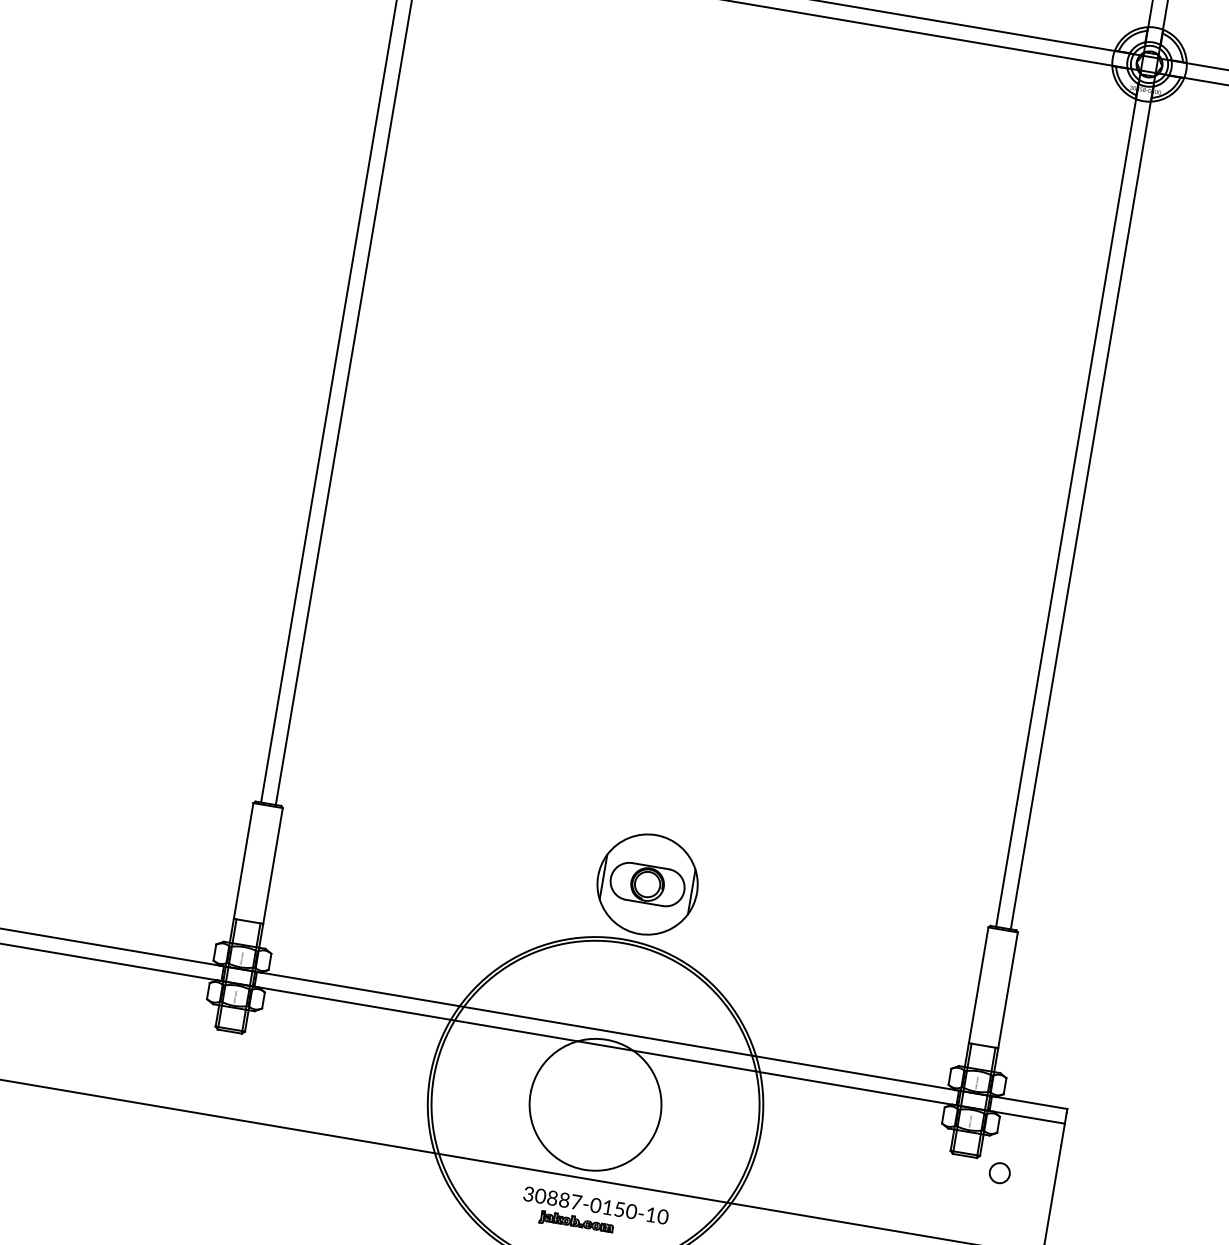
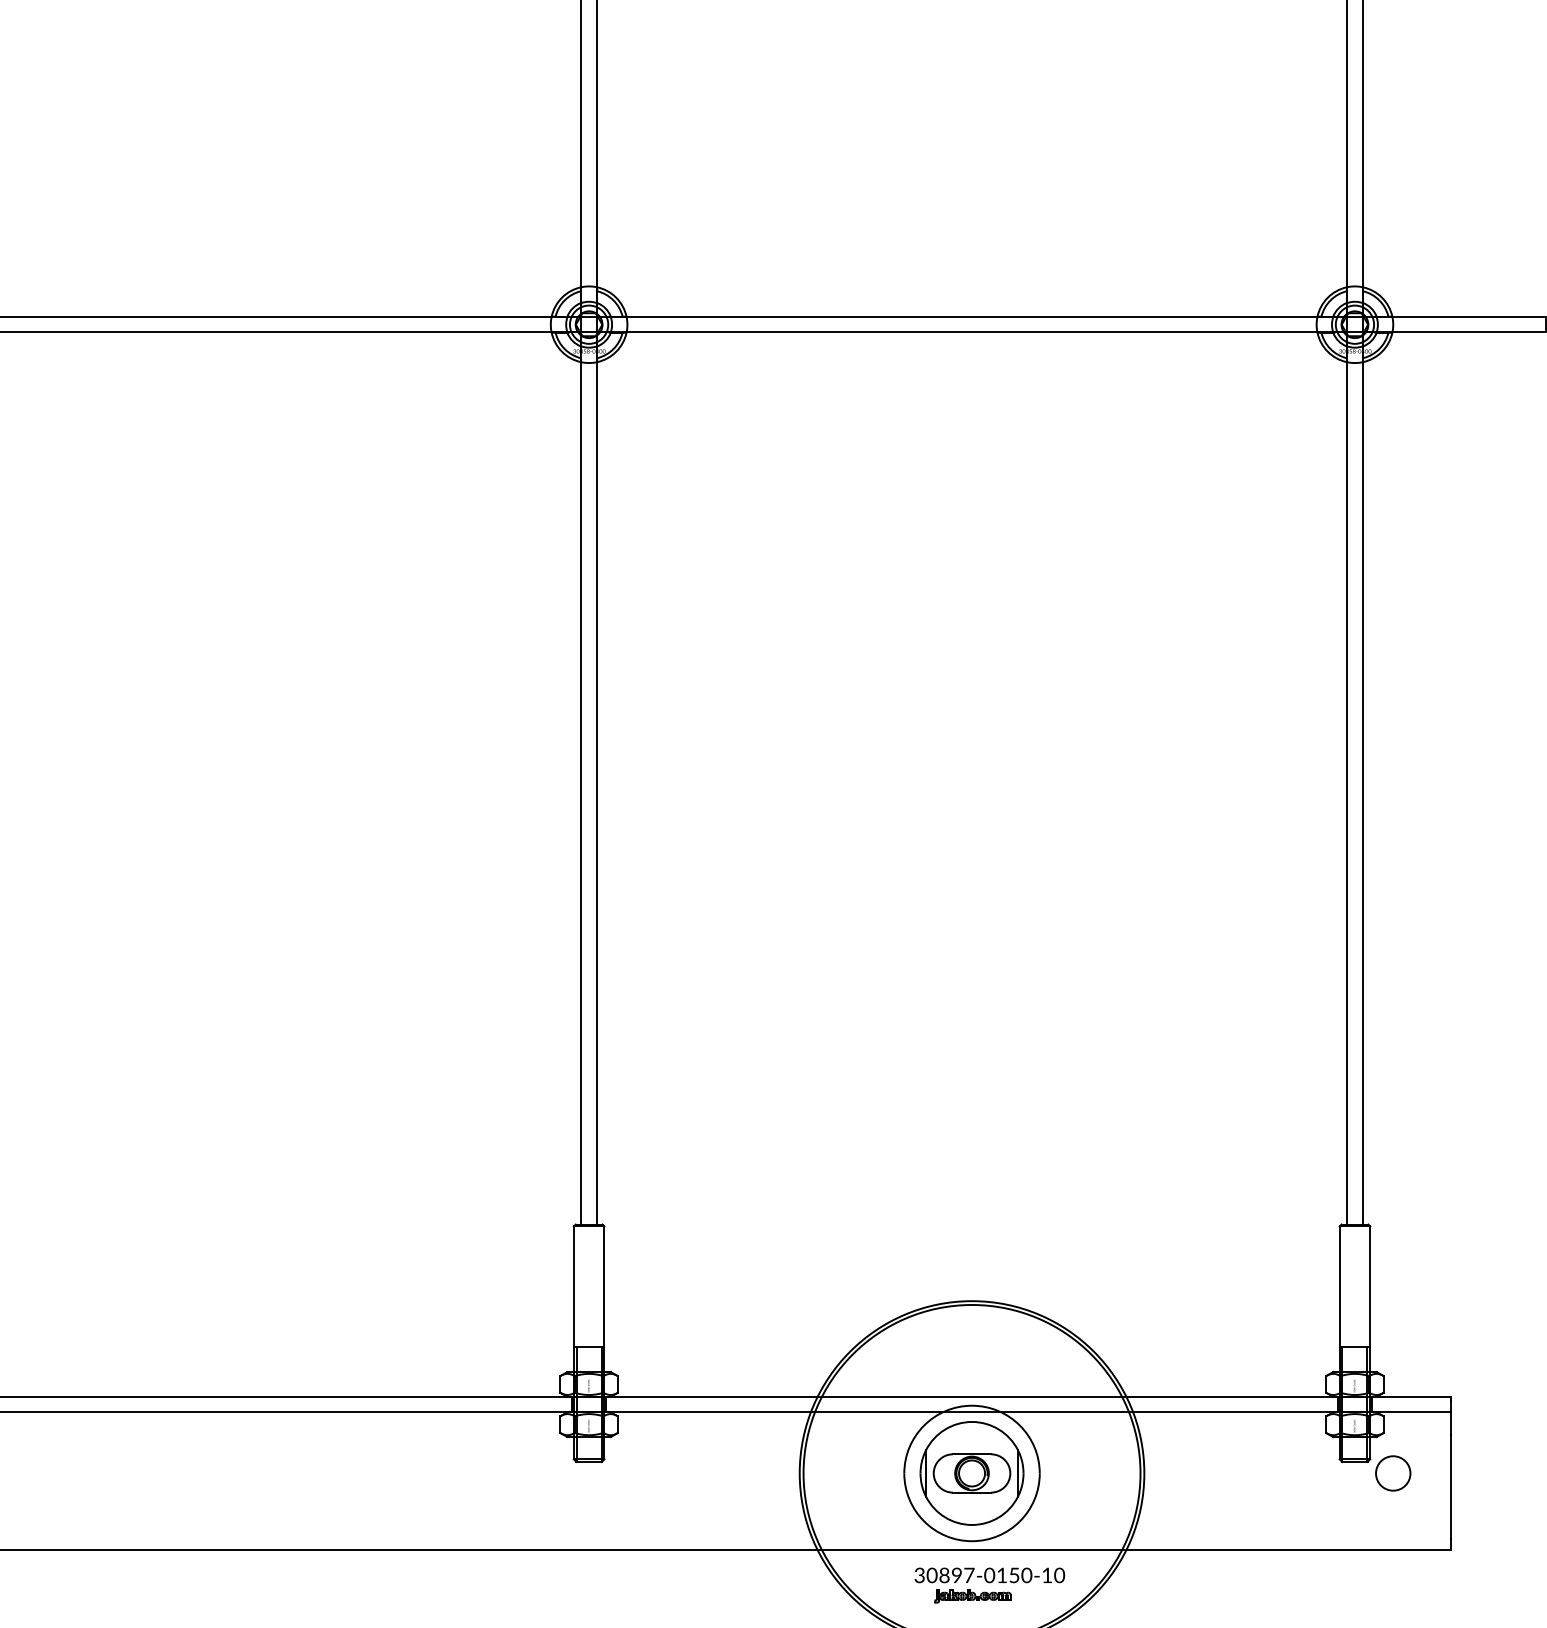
part: (647, 884) -> (971, 1473), moved
circle: (1000, 1173) -> (1393, 1473), size x1.67
text: (563, 1201) -> (956, 1576), 30887-0150-10 -> 30897-0150-10

